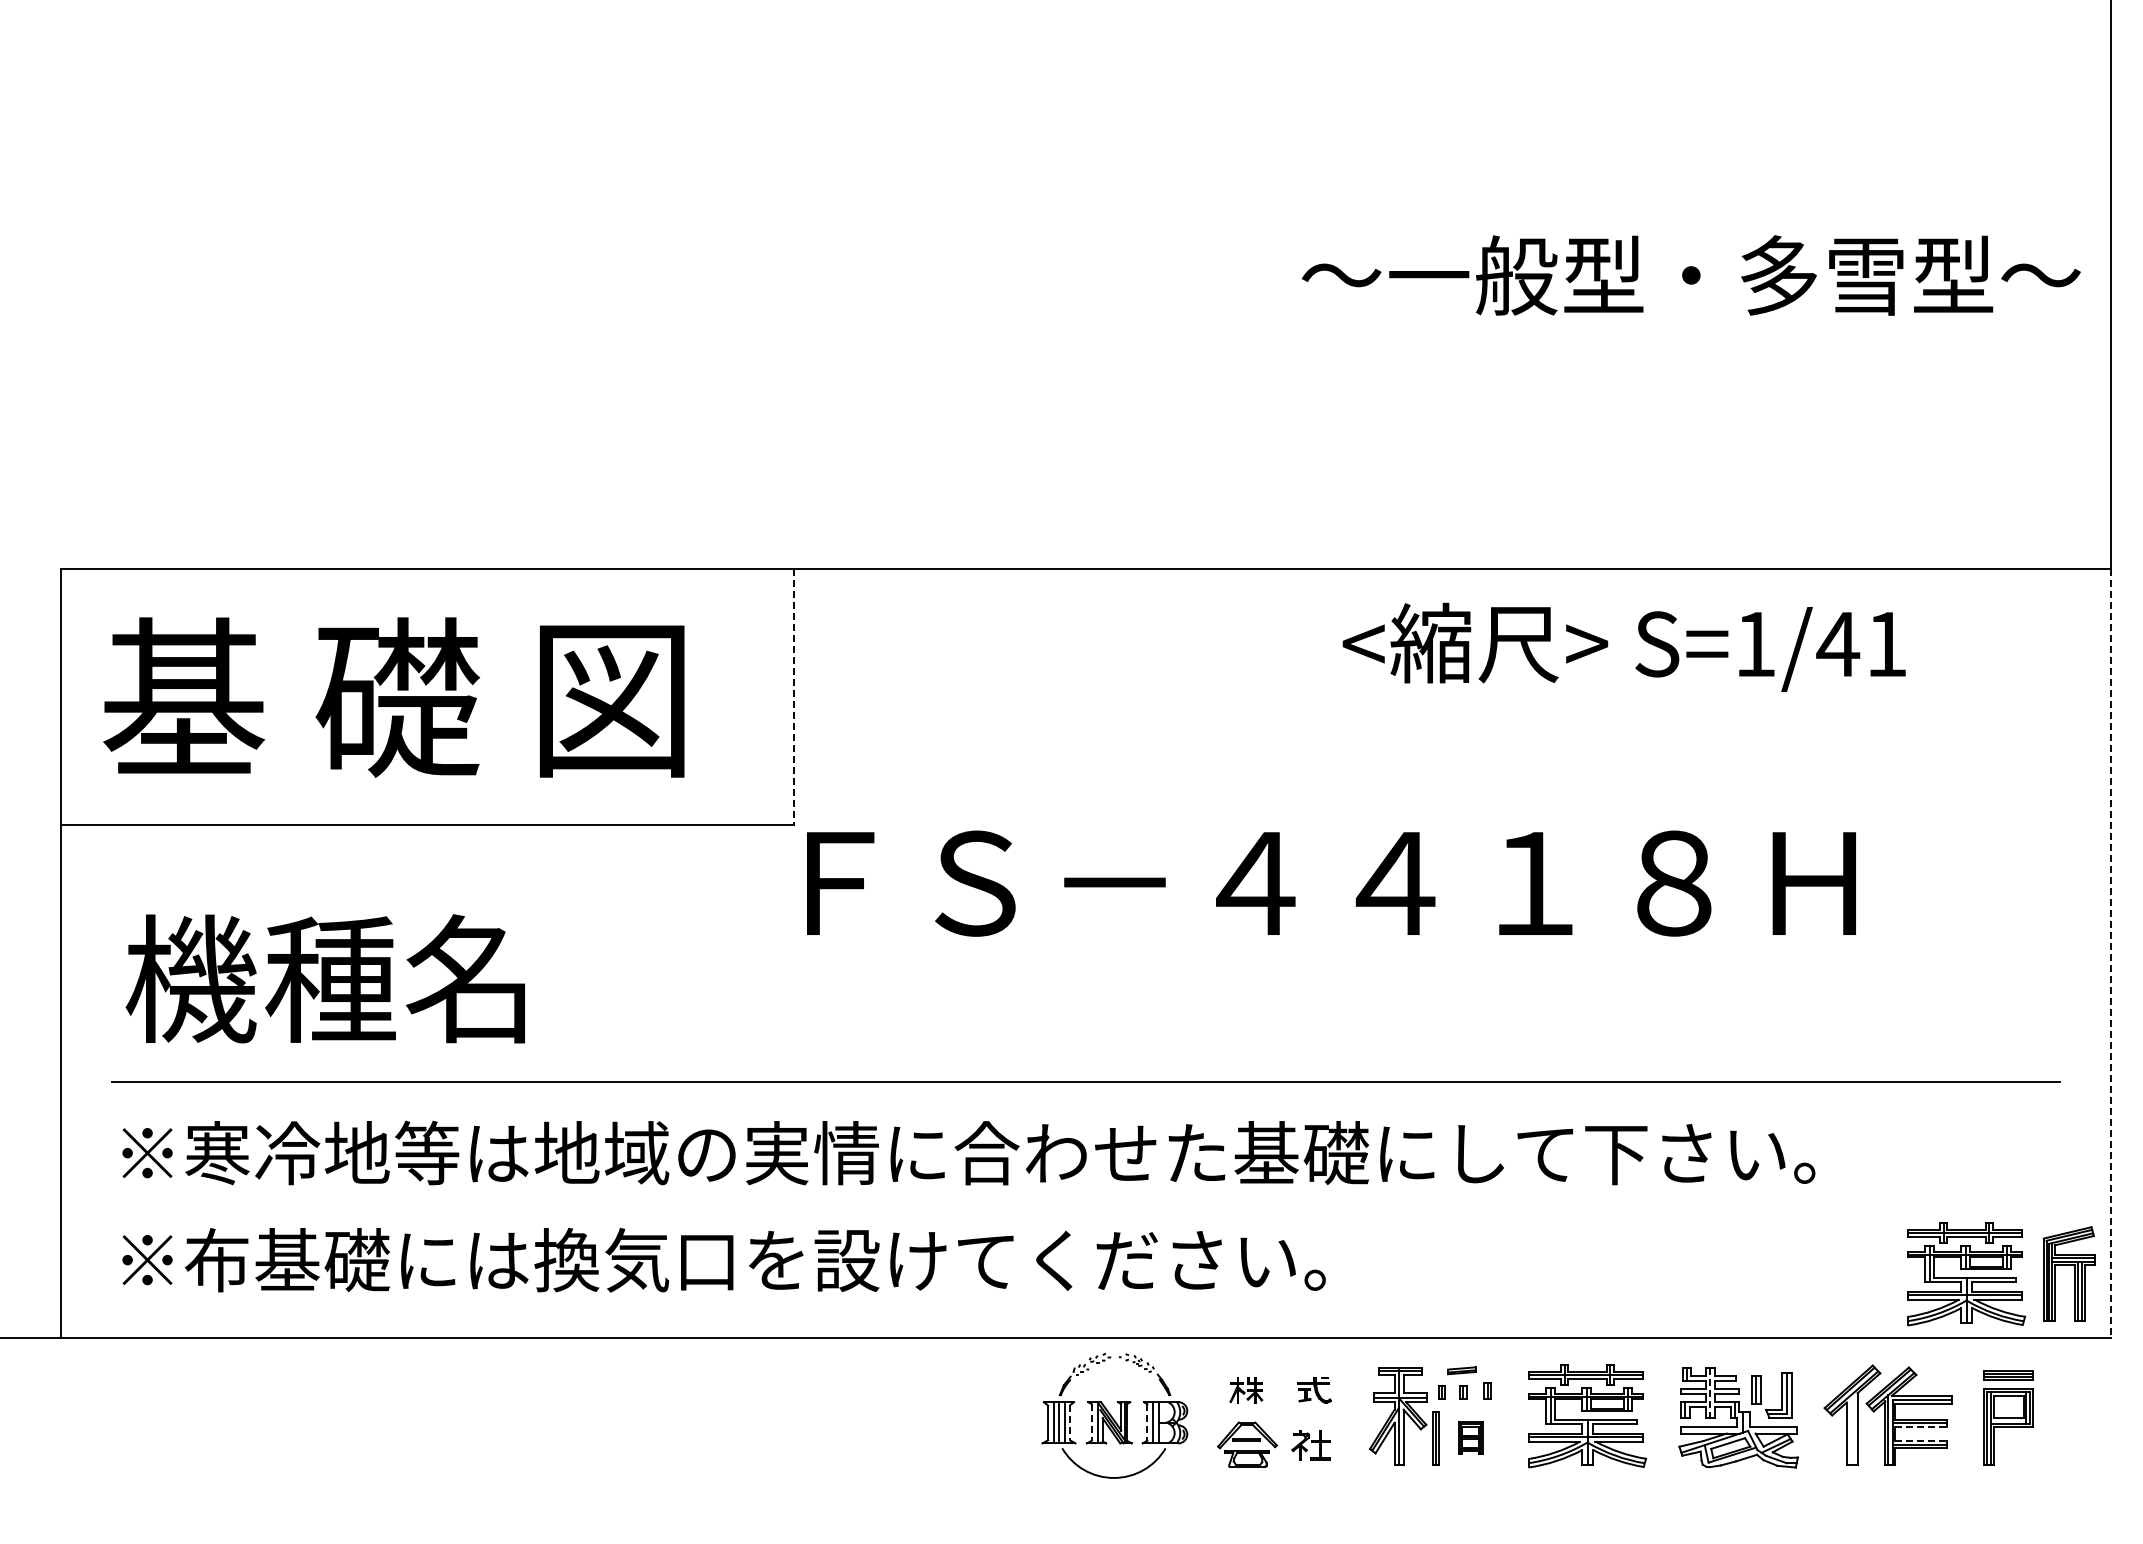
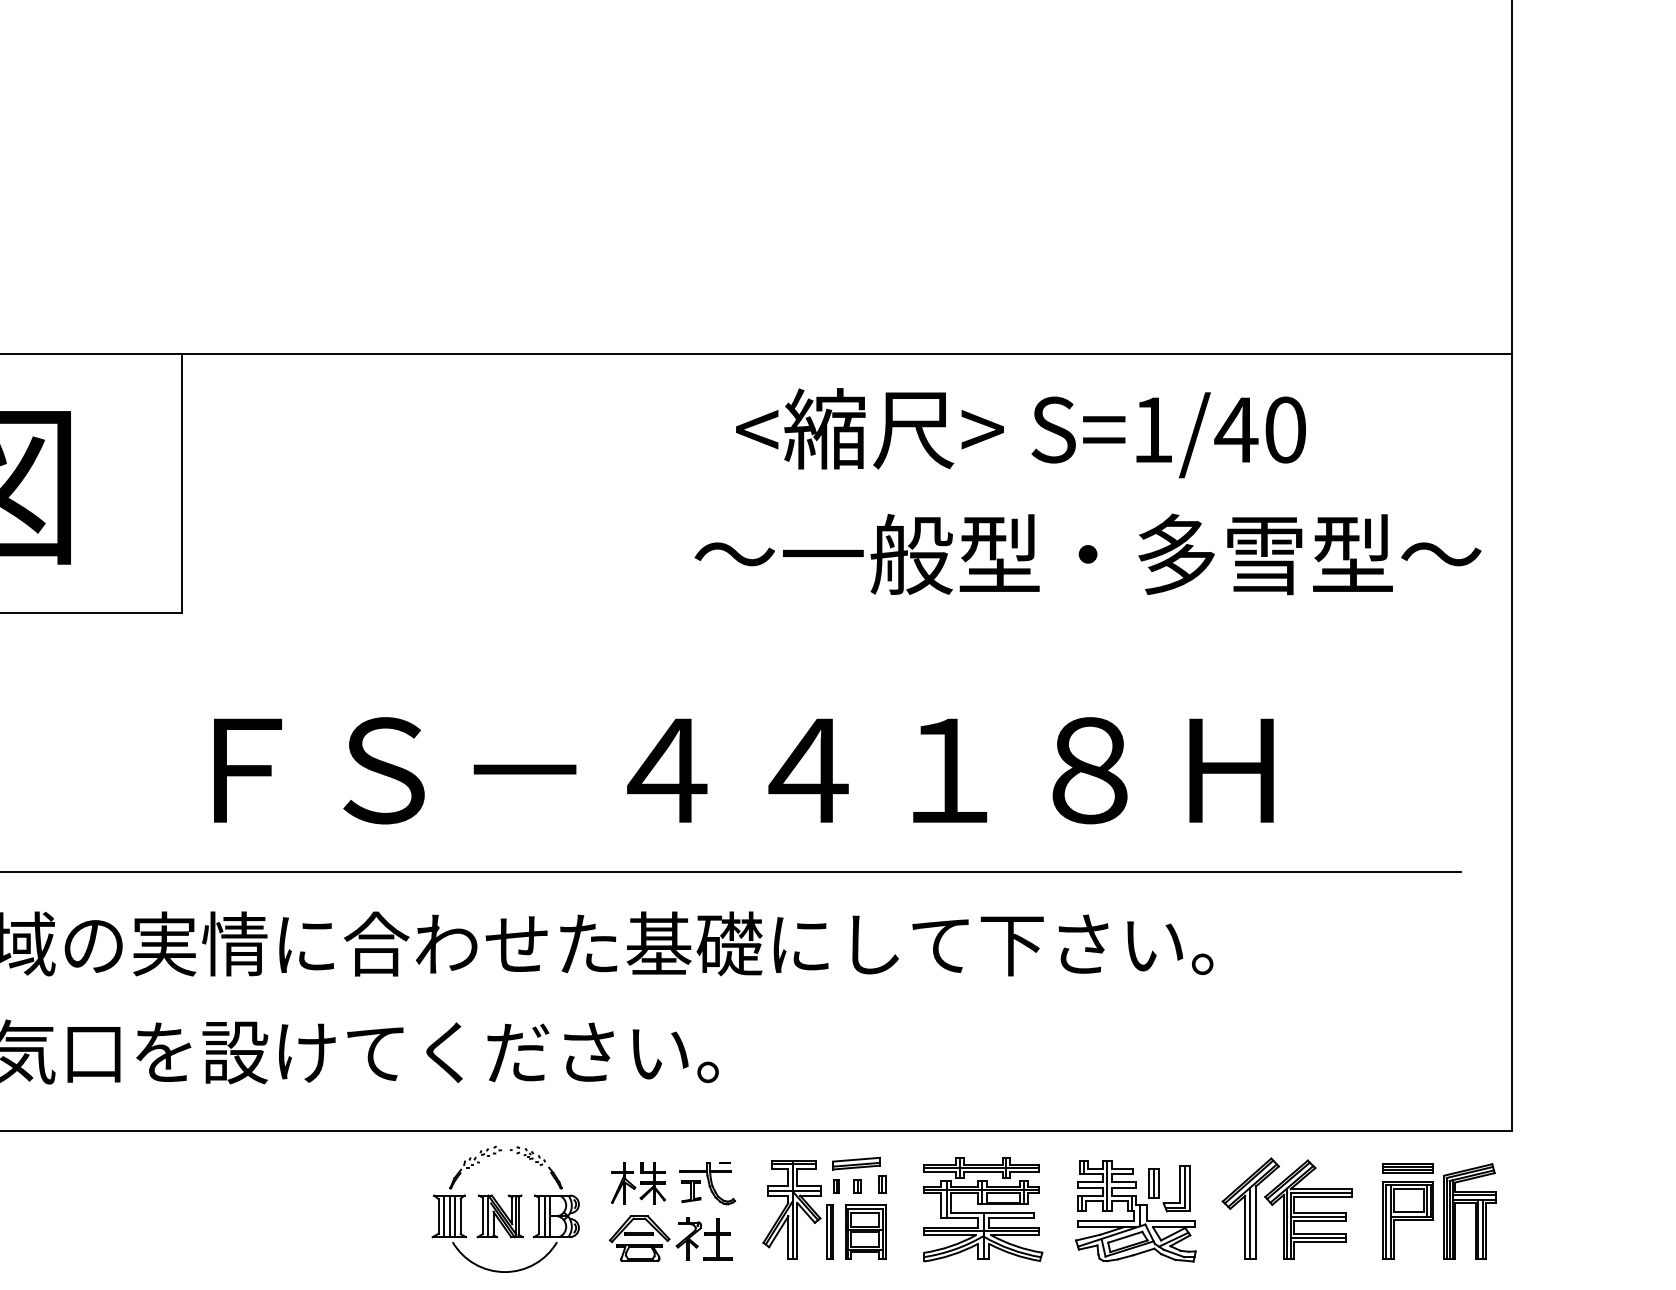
text: (1690, 275) -> (1087, 554), moved
text: (1887, 644) -> (1286, 430), S=1/41 -> S=1/40
line: (793, 697) -> (181, 483), dashed -> solid
text: (1331, 883) -> (743, 770), moved
line: (2111, 953) -> (1512, 742), dashed -> solid
part: (2068, 1273) -> (1469, 1210), moved
part: (1966, 1274) -> (1366, 1066), removed
part: (1461, 1370) -> (855, 1163), size x1.67
part: (1246, 1390) -> (638, 1183), size x1.67
part: (1314, 1390) -> (707, 1183), size x1.67
line: (1710, 1392) -> (1107, 1185), dashed -> solid
line: (1070, 1422) -> (460, 1216), dashed -> solid
line: (1091, 1422) -> (482, 1216), dashed -> solid
line: (1147, 1422) -> (538, 1216), dashed -> solid
line: (1921, 1427) -> (1320, 1221), dashed -> solid
line: (1852, 1429) -> (1250, 1223), added
part: (1470, 1438) -> (865, 1232), size x1.67
line: (1921, 1440) -> (1320, 1234), dashed -> solid
part: (1311, 1444) -> (704, 1238), size x1.43

